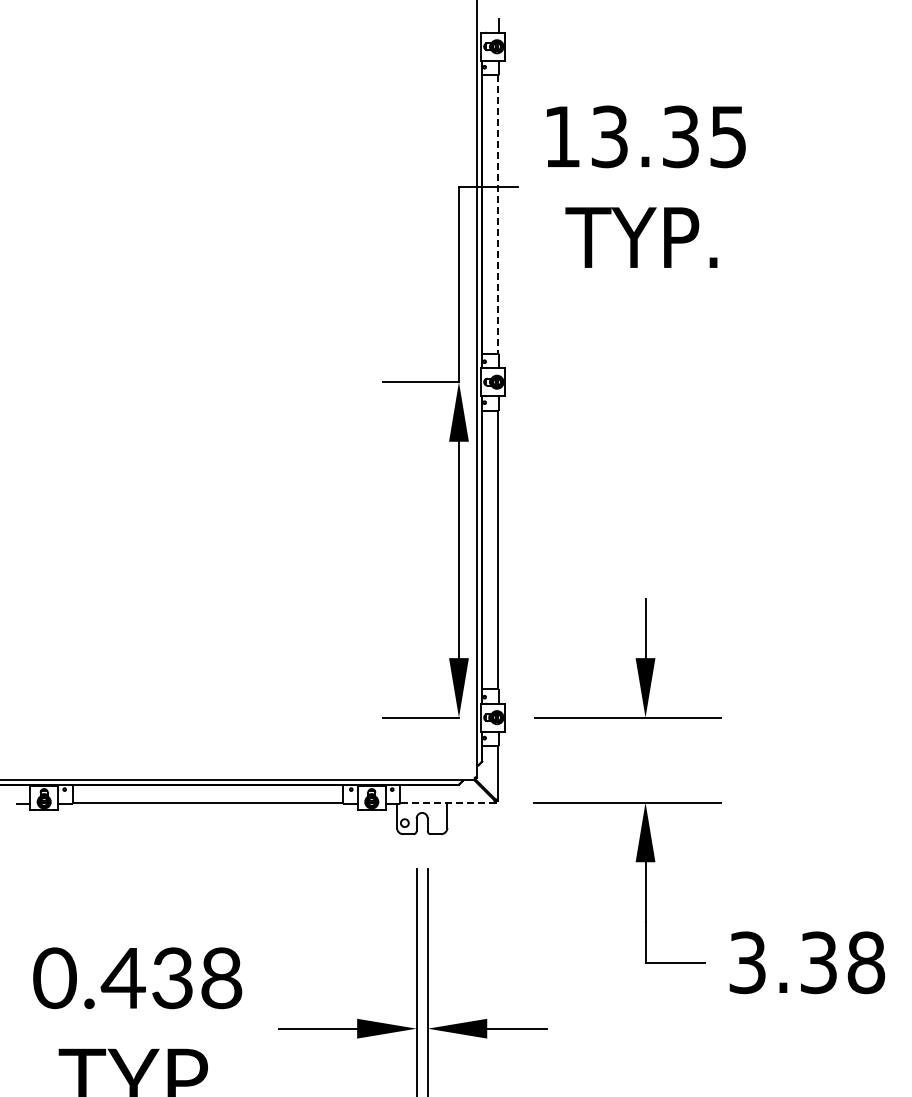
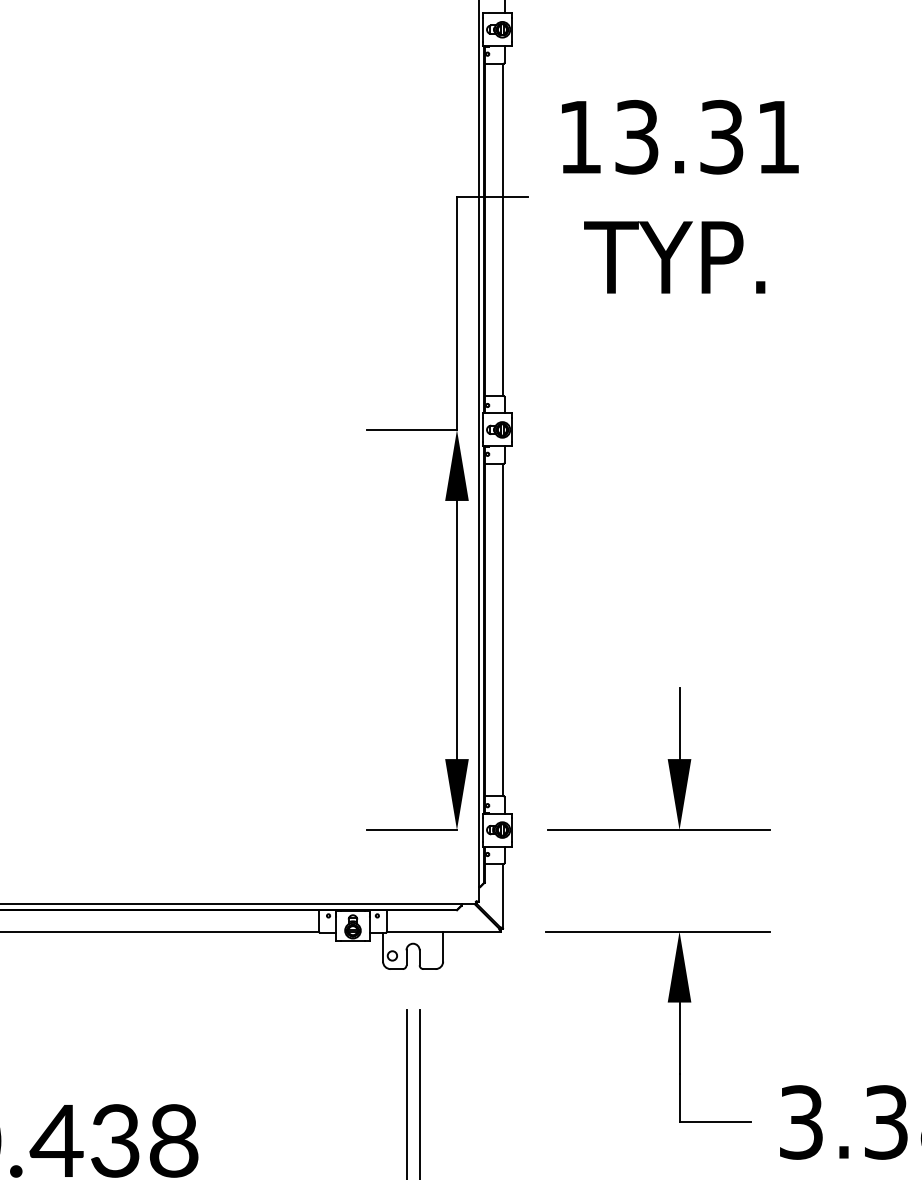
text: (727, 137) -> (777, 138), 13.35 -> 13.31
line: (497, 214) -> (502, 229), dashed -> solid
line: (447, 802) -> (443, 931), dashed -> solid

